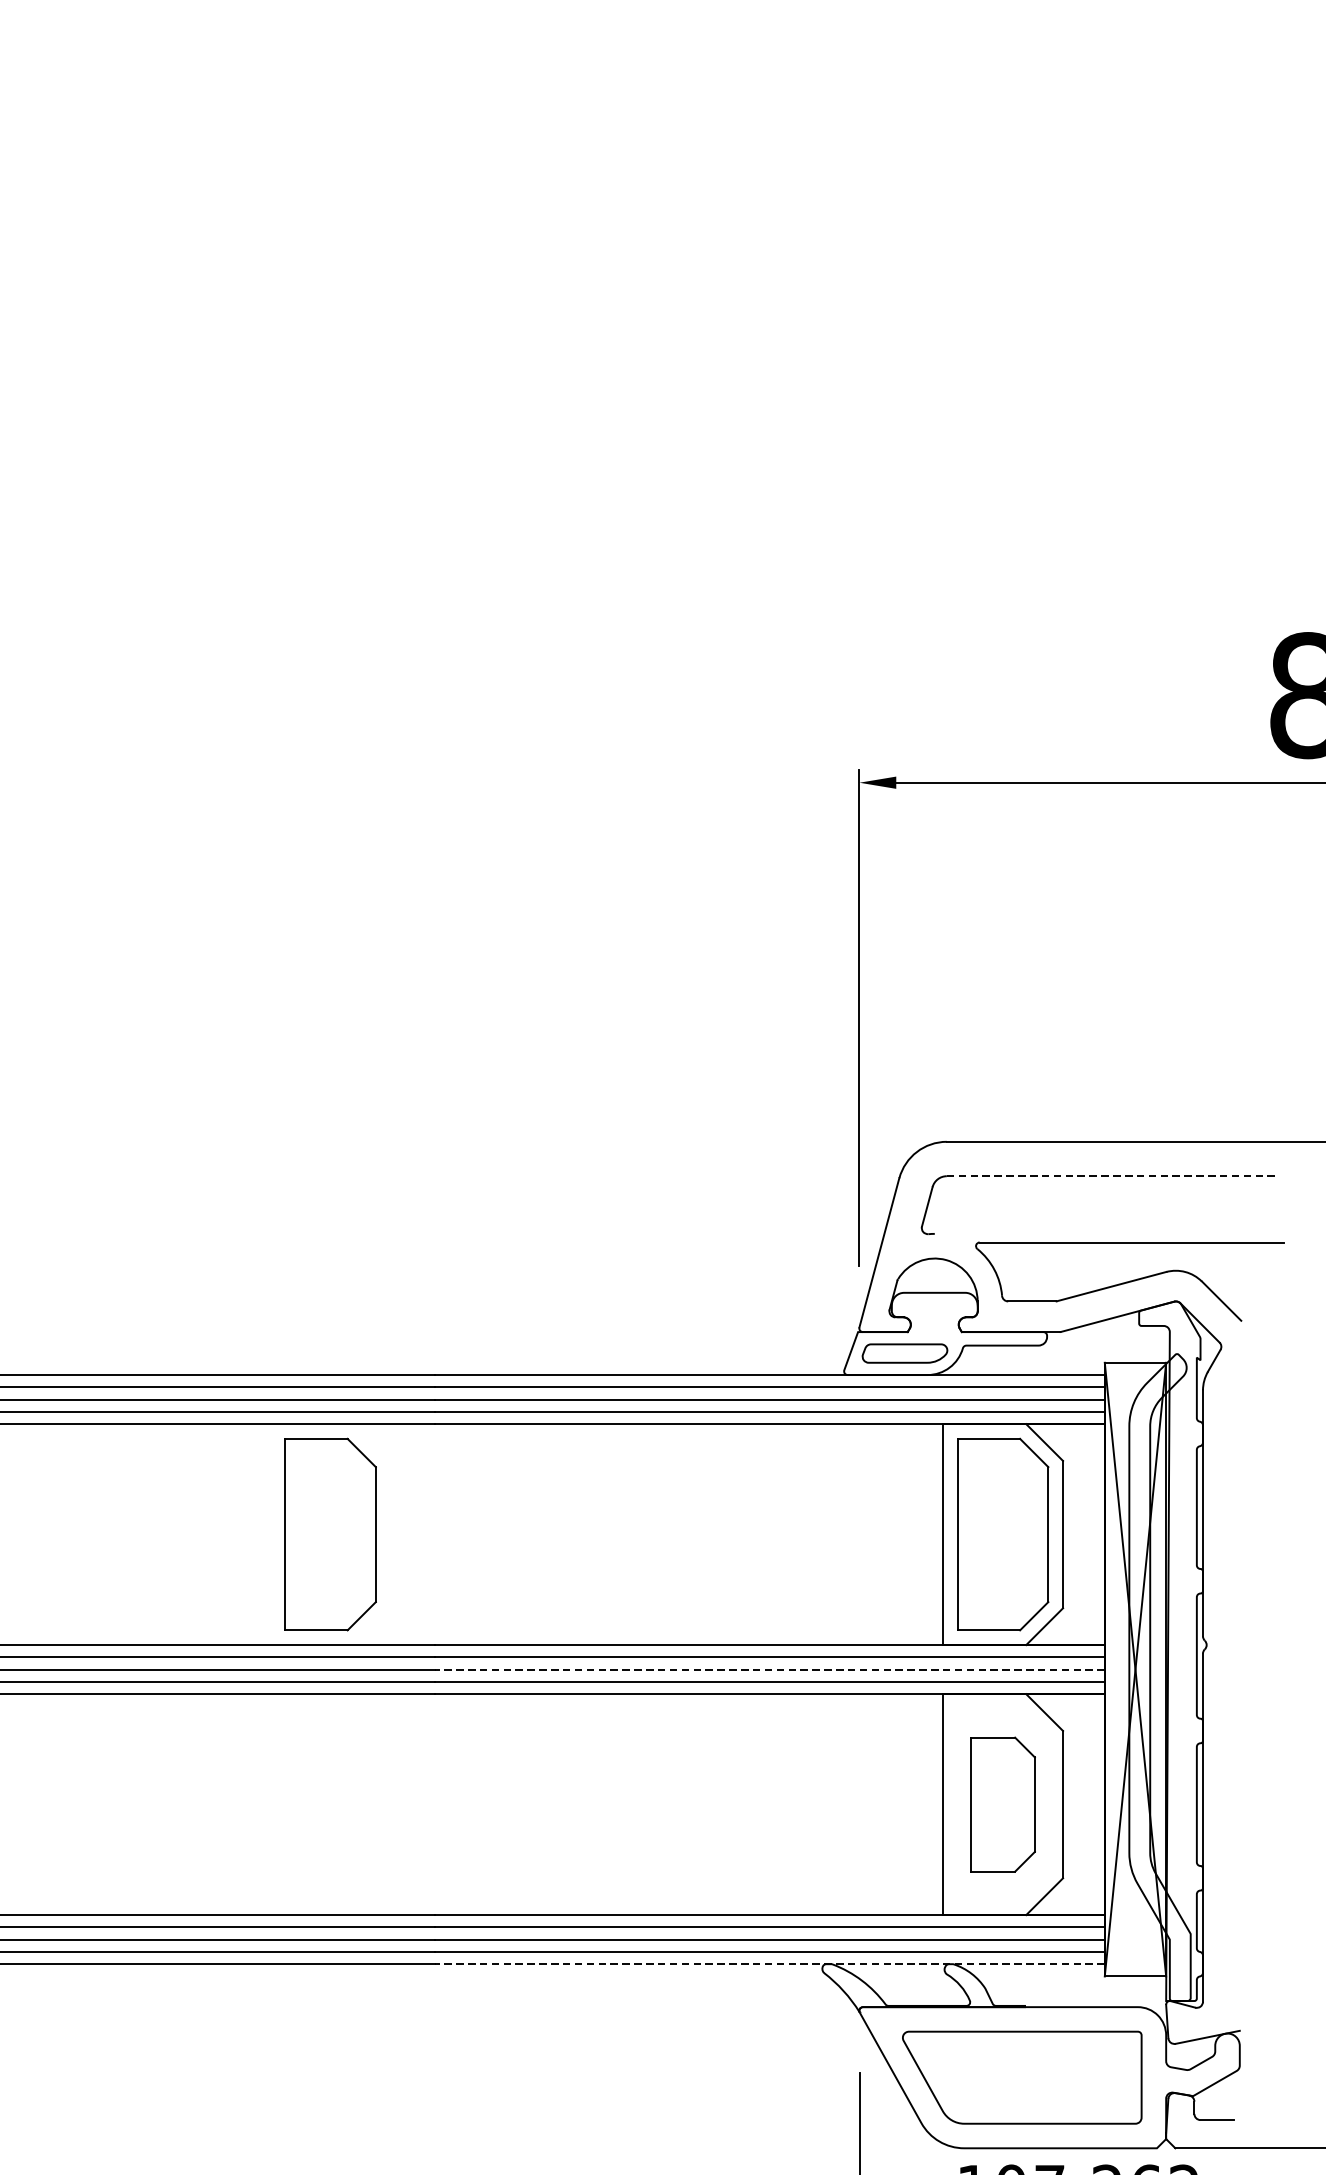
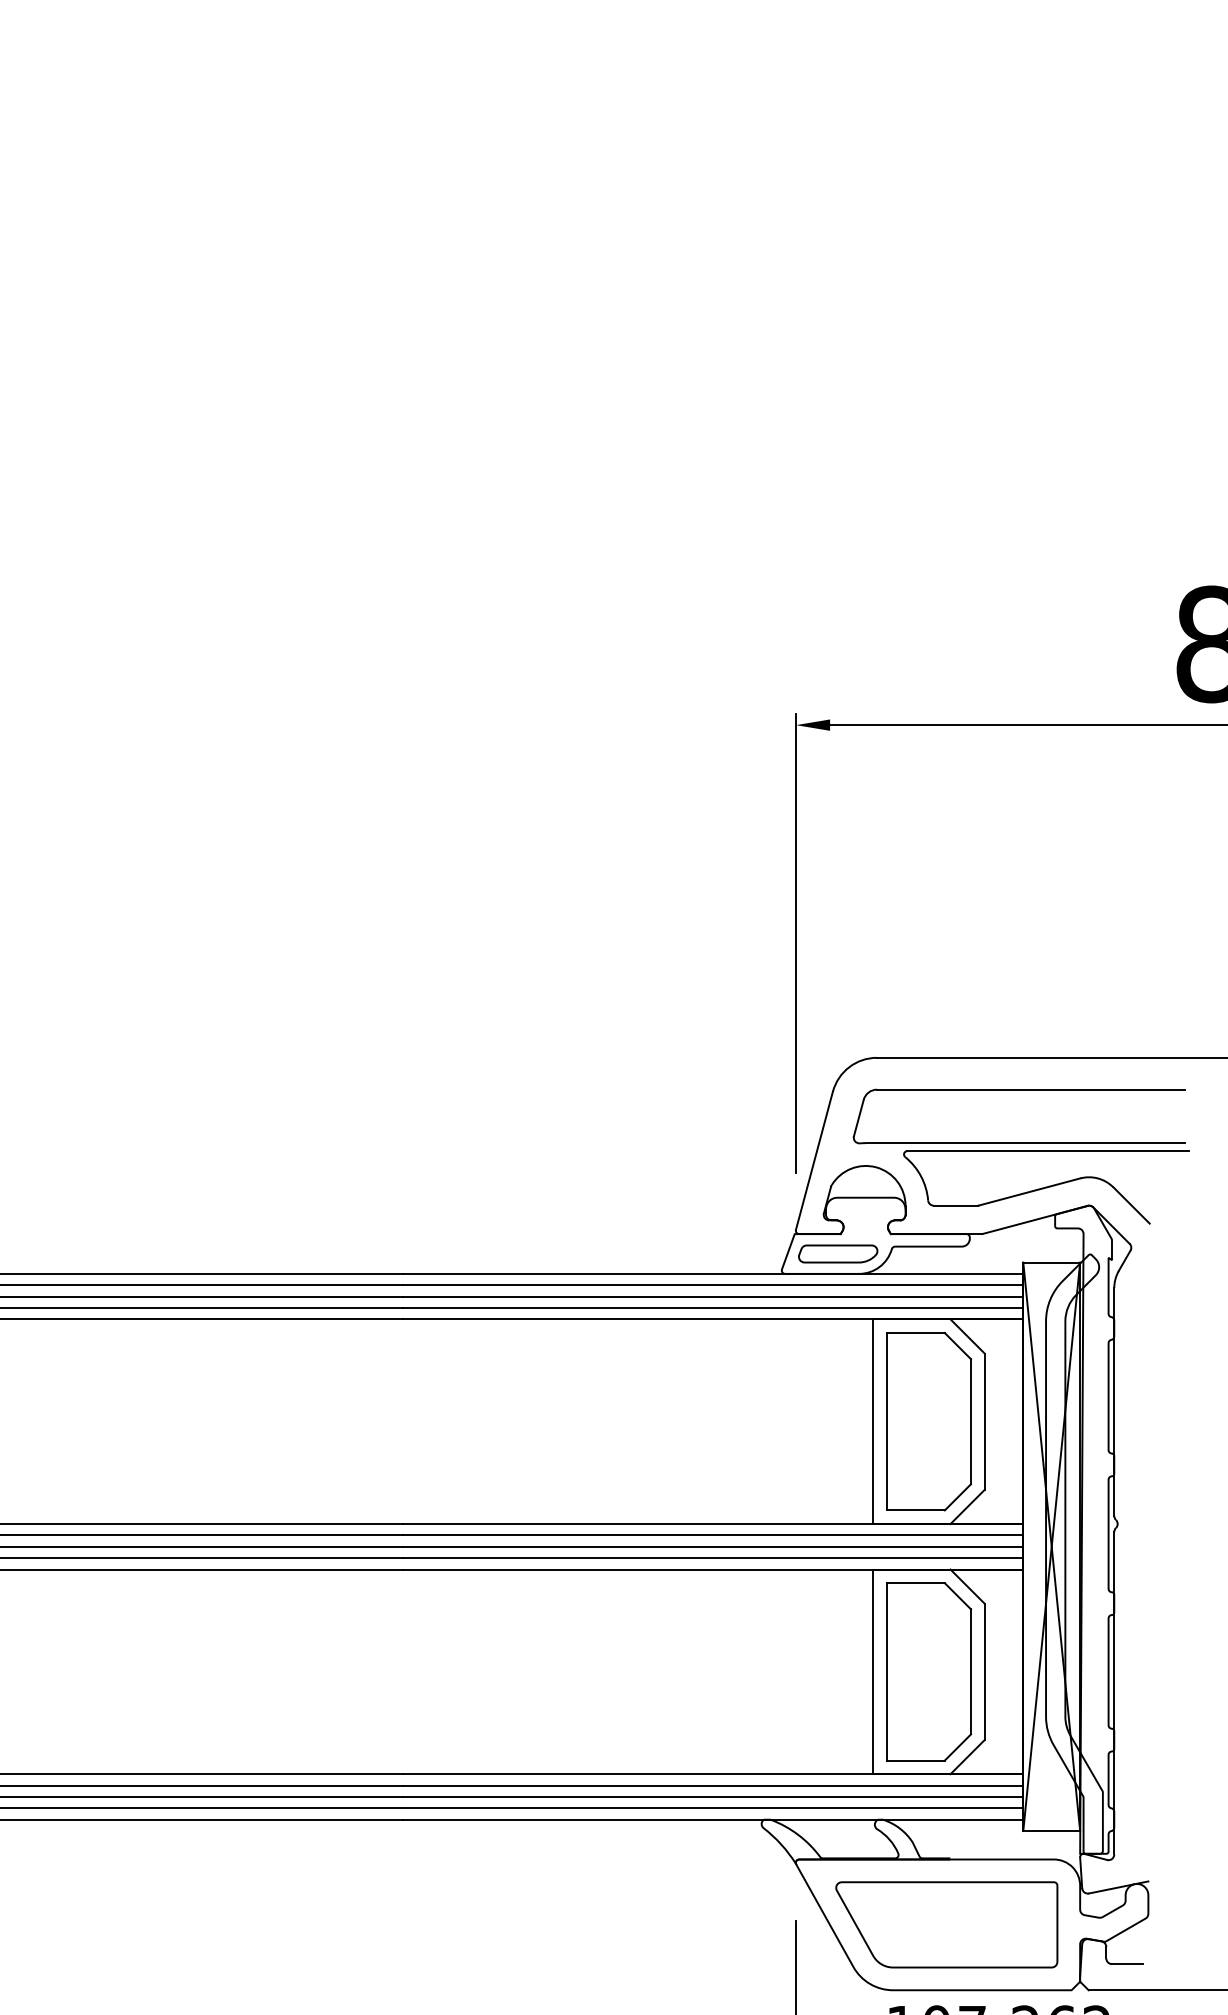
line: (1112, 1176) -> (1030, 1089), dashed -> solid
line: (1106, 1234) -> (1024, 1143), added
part: (331, 1534) -> (306, 1421), removed
line: (769, 1669) -> (712, 1546), dashed -> solid
part: (1003, 1804) -> (929, 1671), size x1.43
line: (769, 1963) -> (712, 1819), dashed -> solid

